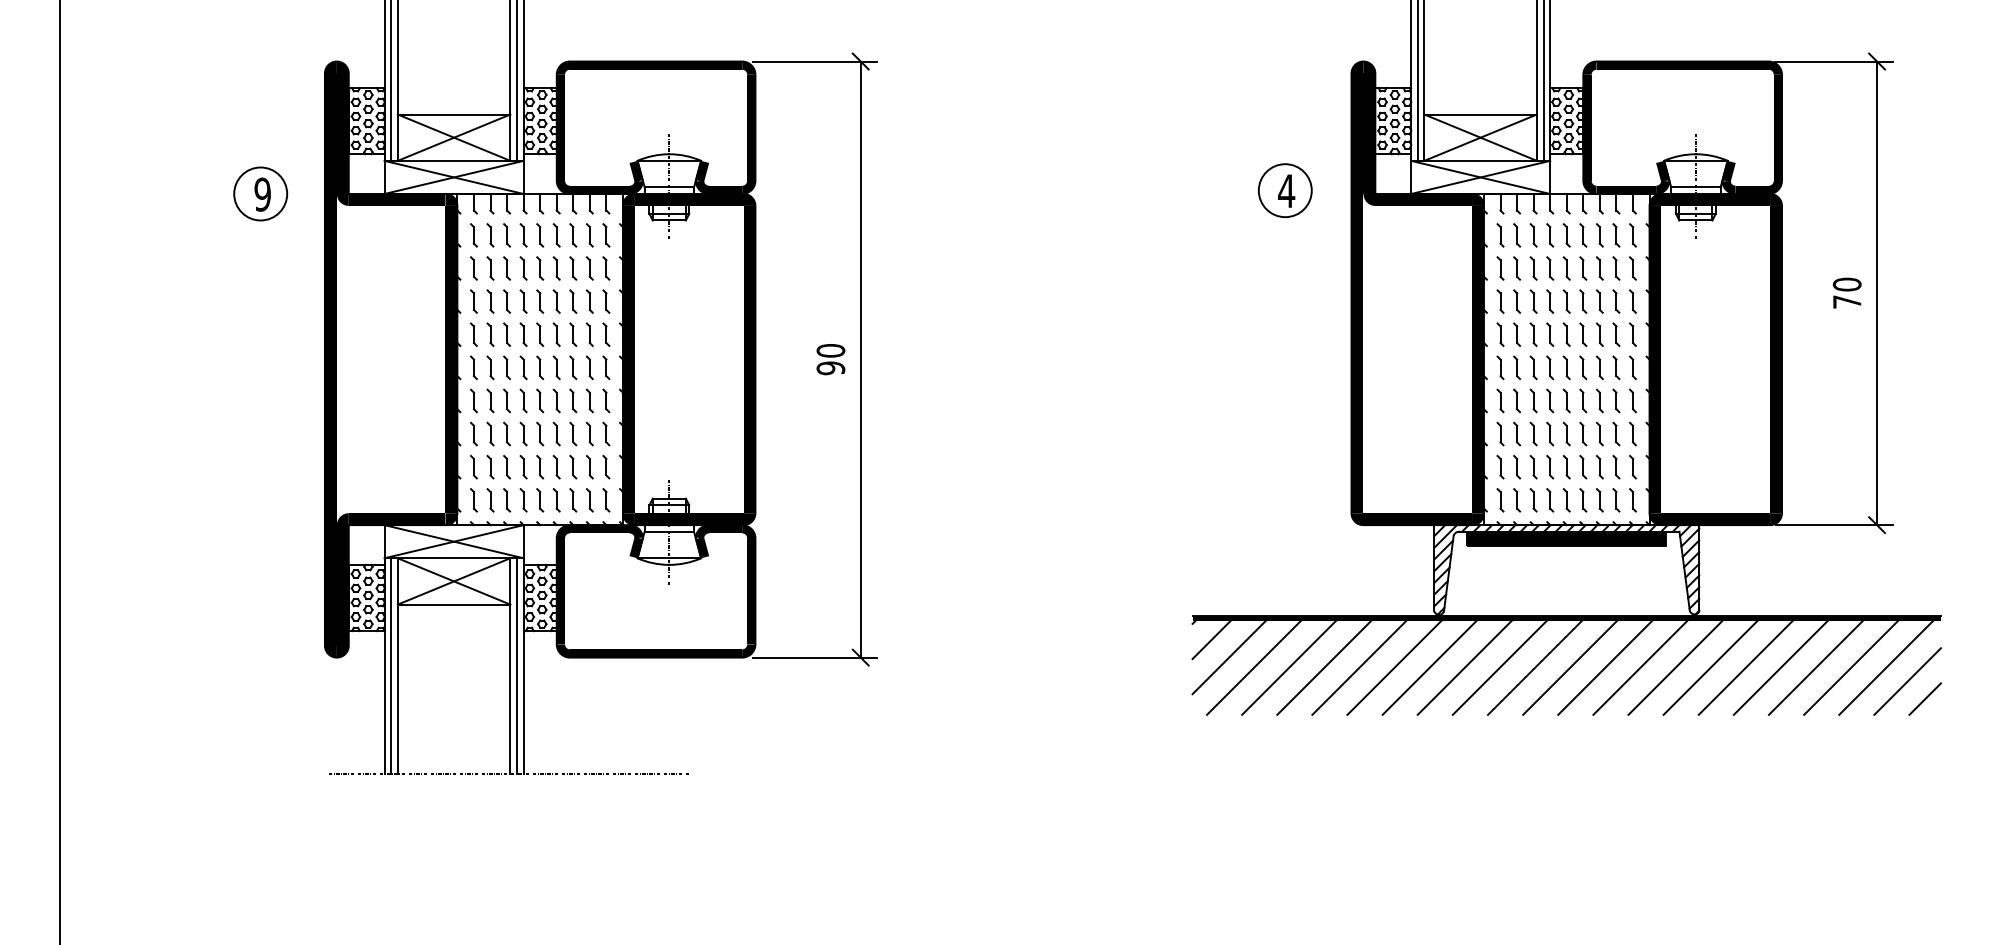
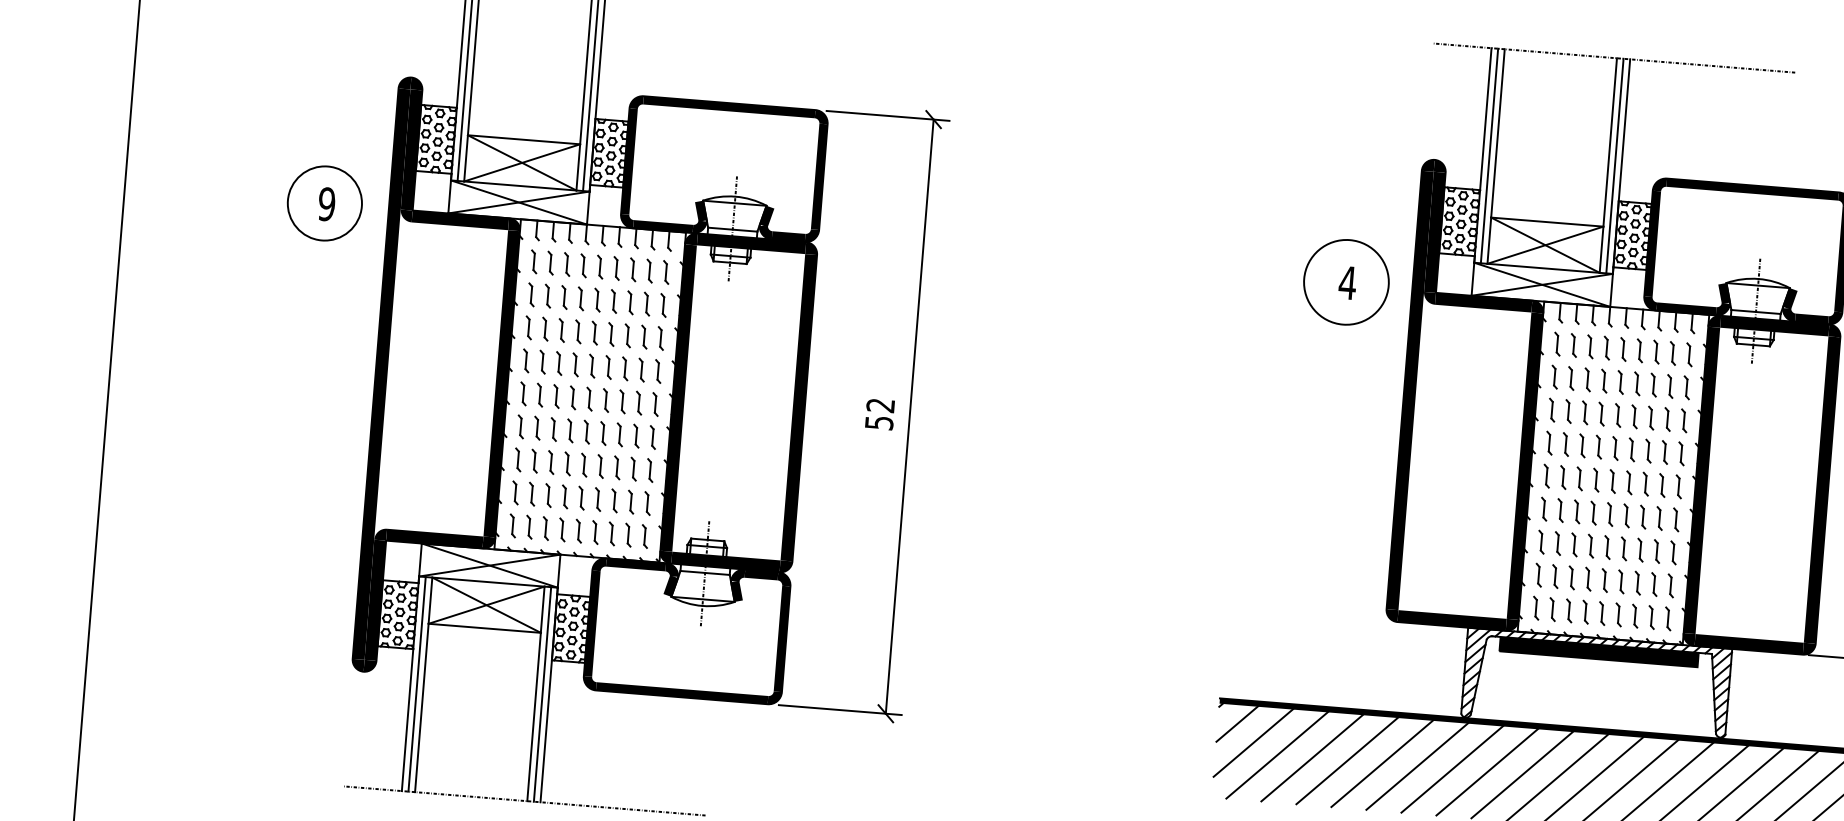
circle: (1284, 190) -> (1345, 282), size x1.6
circle: (260, 193) -> (324, 202), size x1.4
text: (830, 359) -> (879, 414), 90 -> 52

